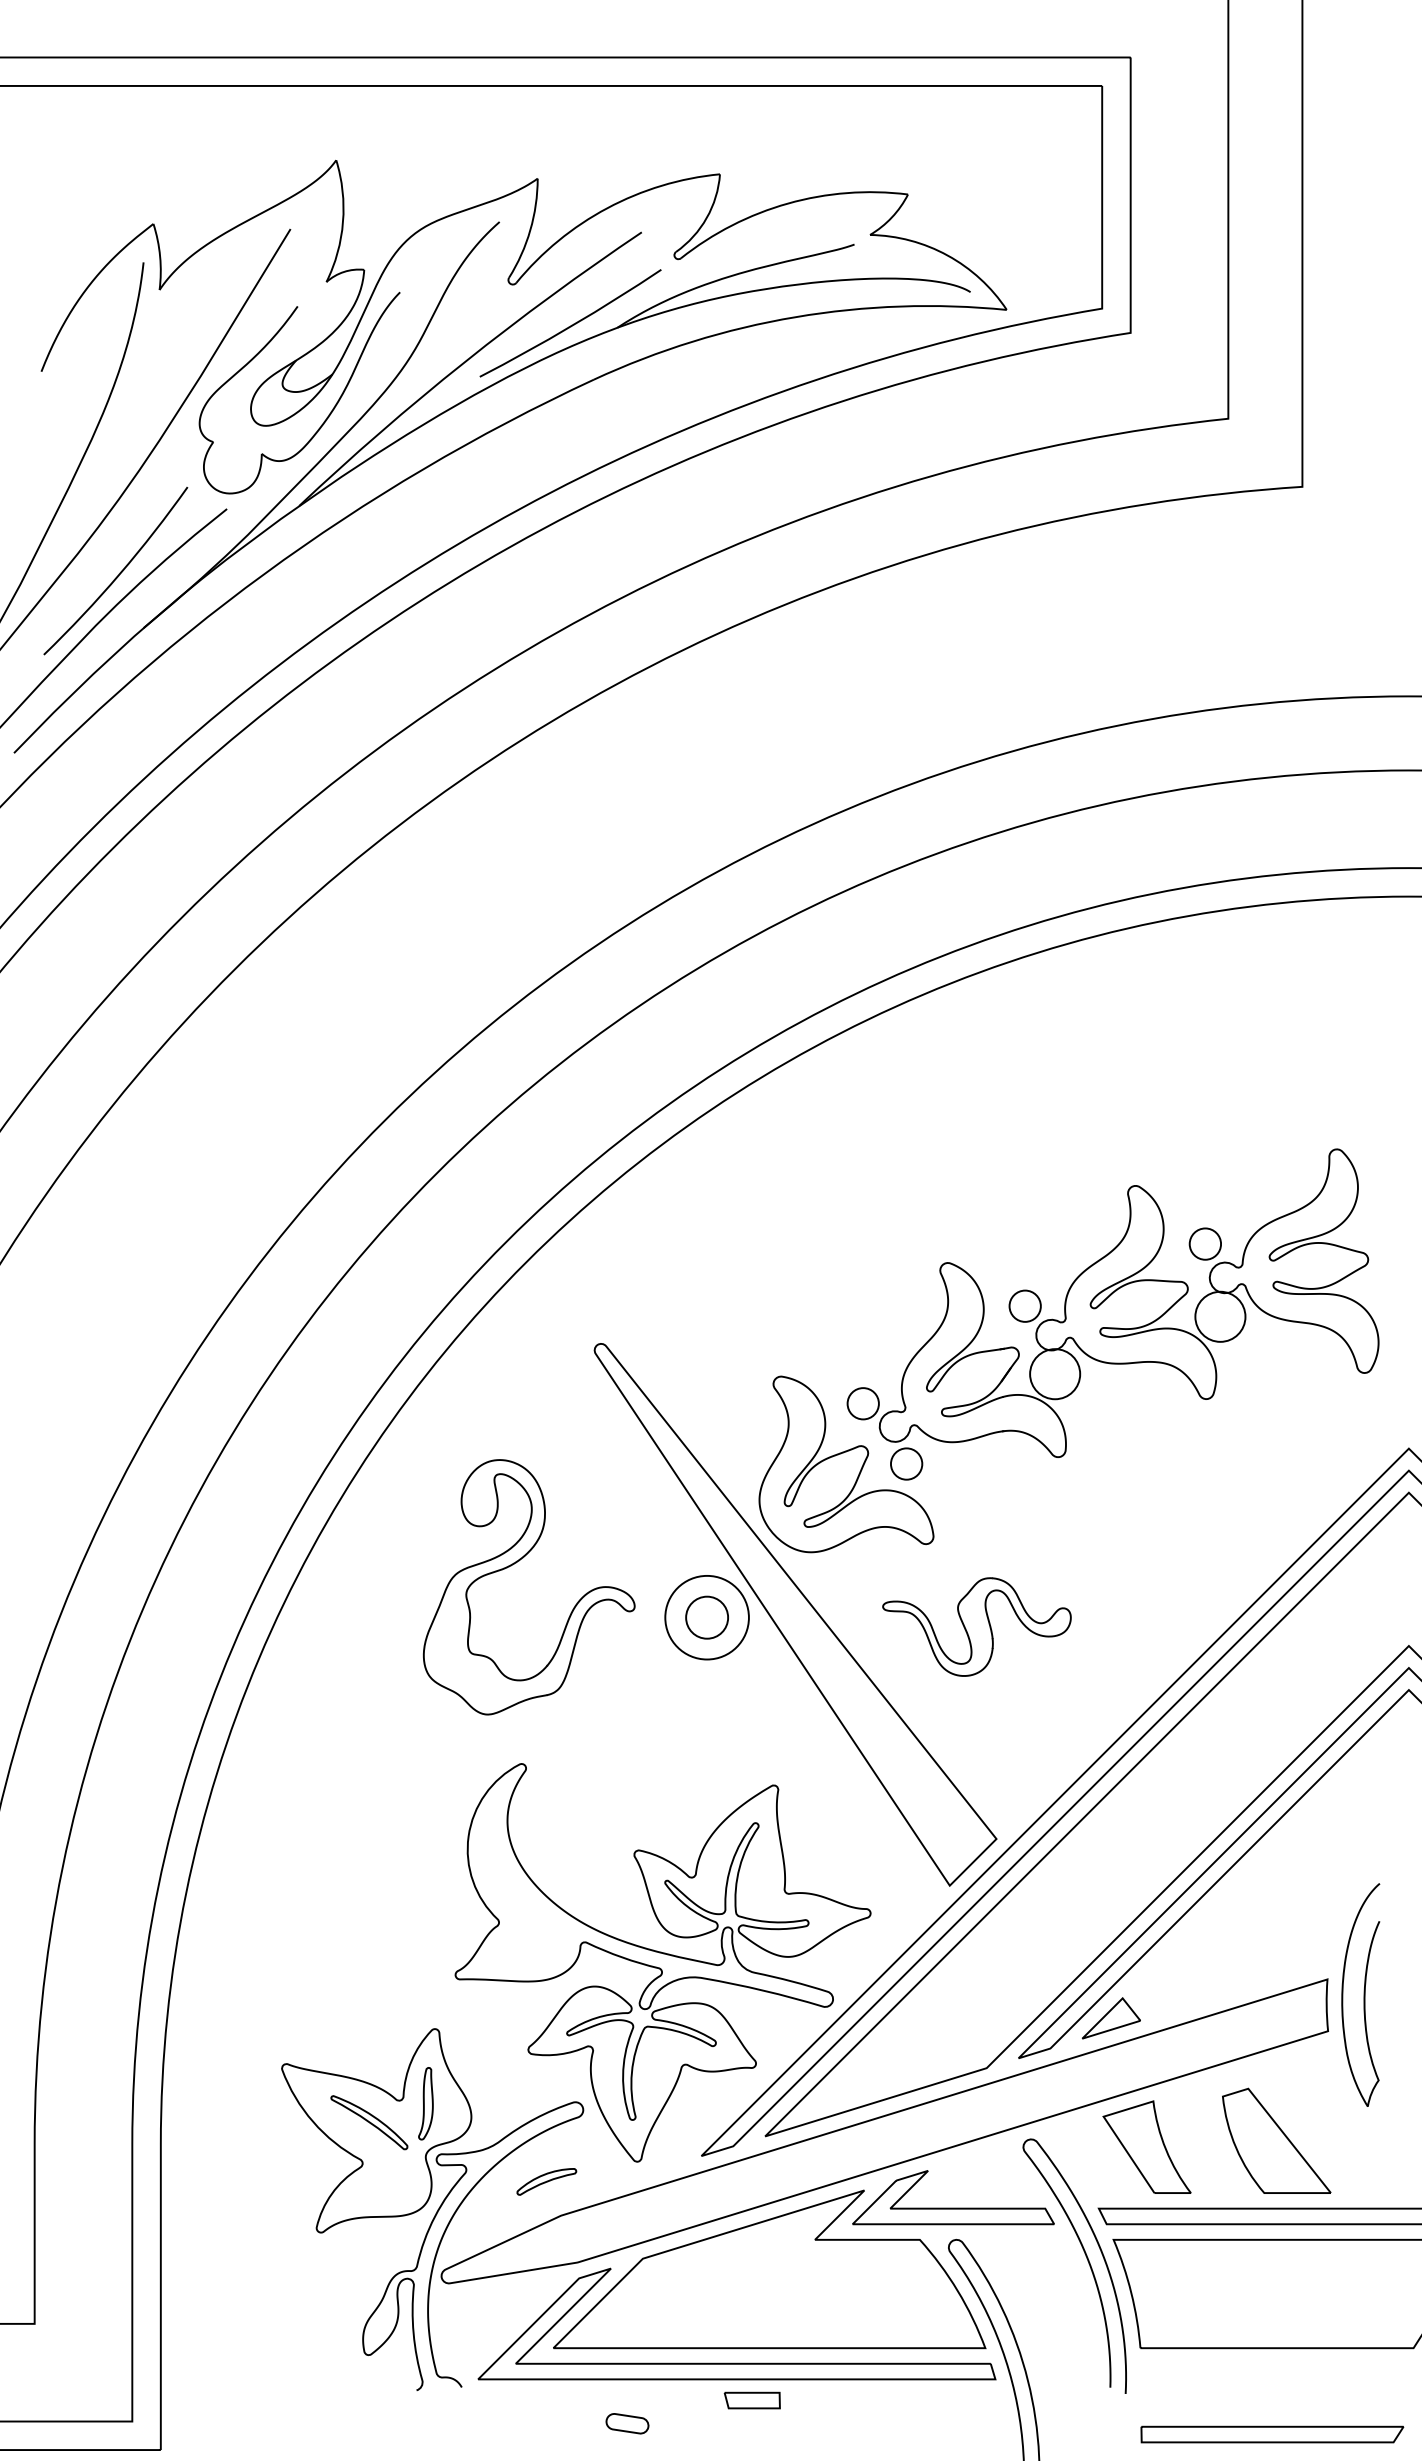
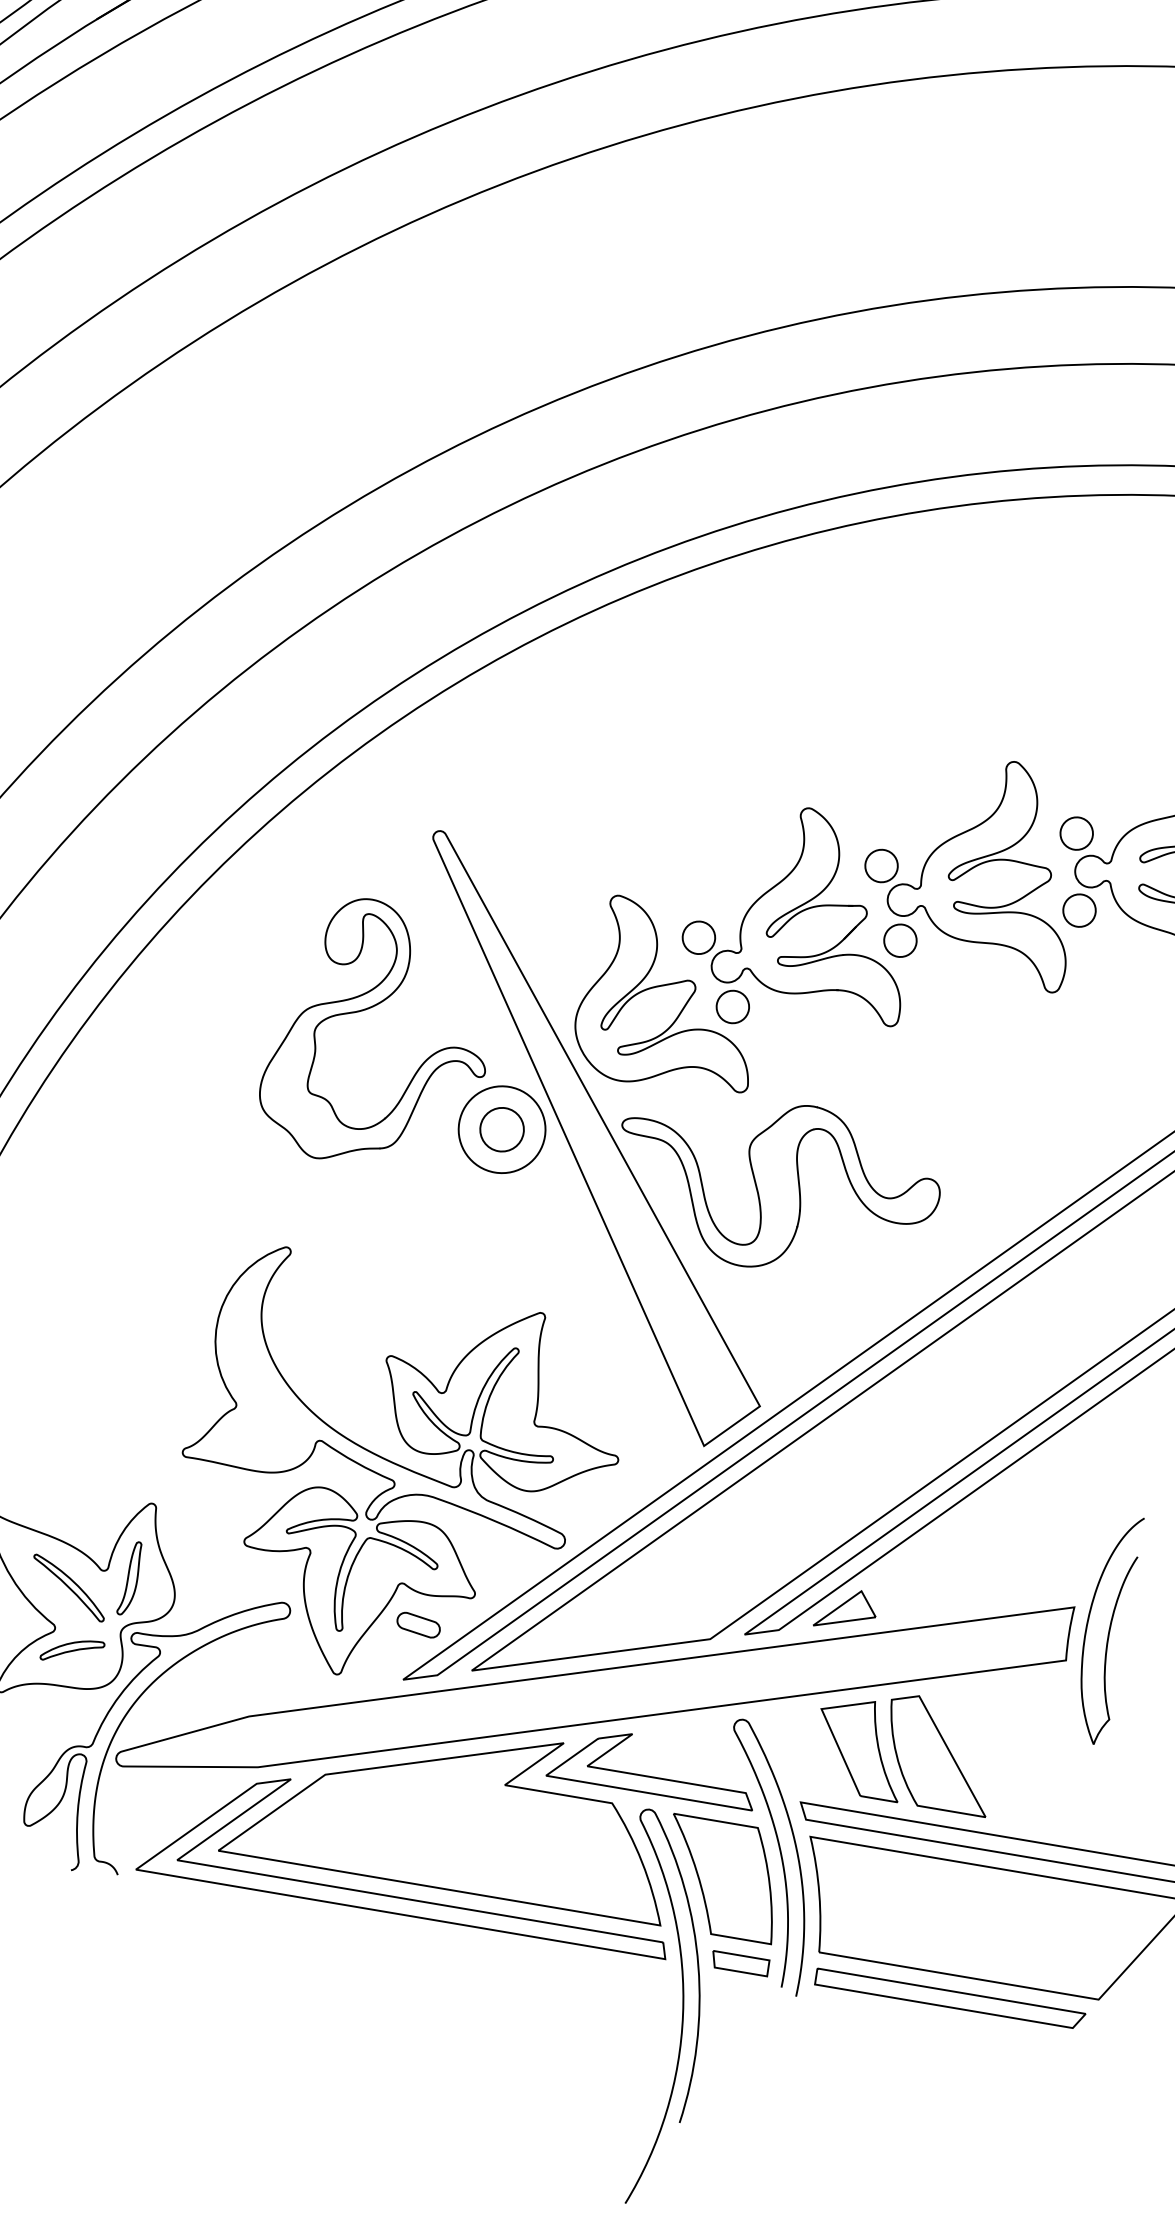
circle: (1220, 1316) -> (1079, 910), size x0.62
circle: (1054, 1373) -> (899, 939), size x0.62
part: (516, 1563) -> (371, 1008), moved
part: (976, 1626) -> (776, 1185), size x1.67
part: (1276, 2140) -> (939, 1754), moved
part: (546, 2181) -> (72, 1650), moved
part: (1036, 2294) -> (722, 1879), added
part: (751, 2400) -> (739, 1963), moved
part: (627, 2423) -> (418, 1624), moved
part: (1272, 2434) -> (950, 1999), moved

